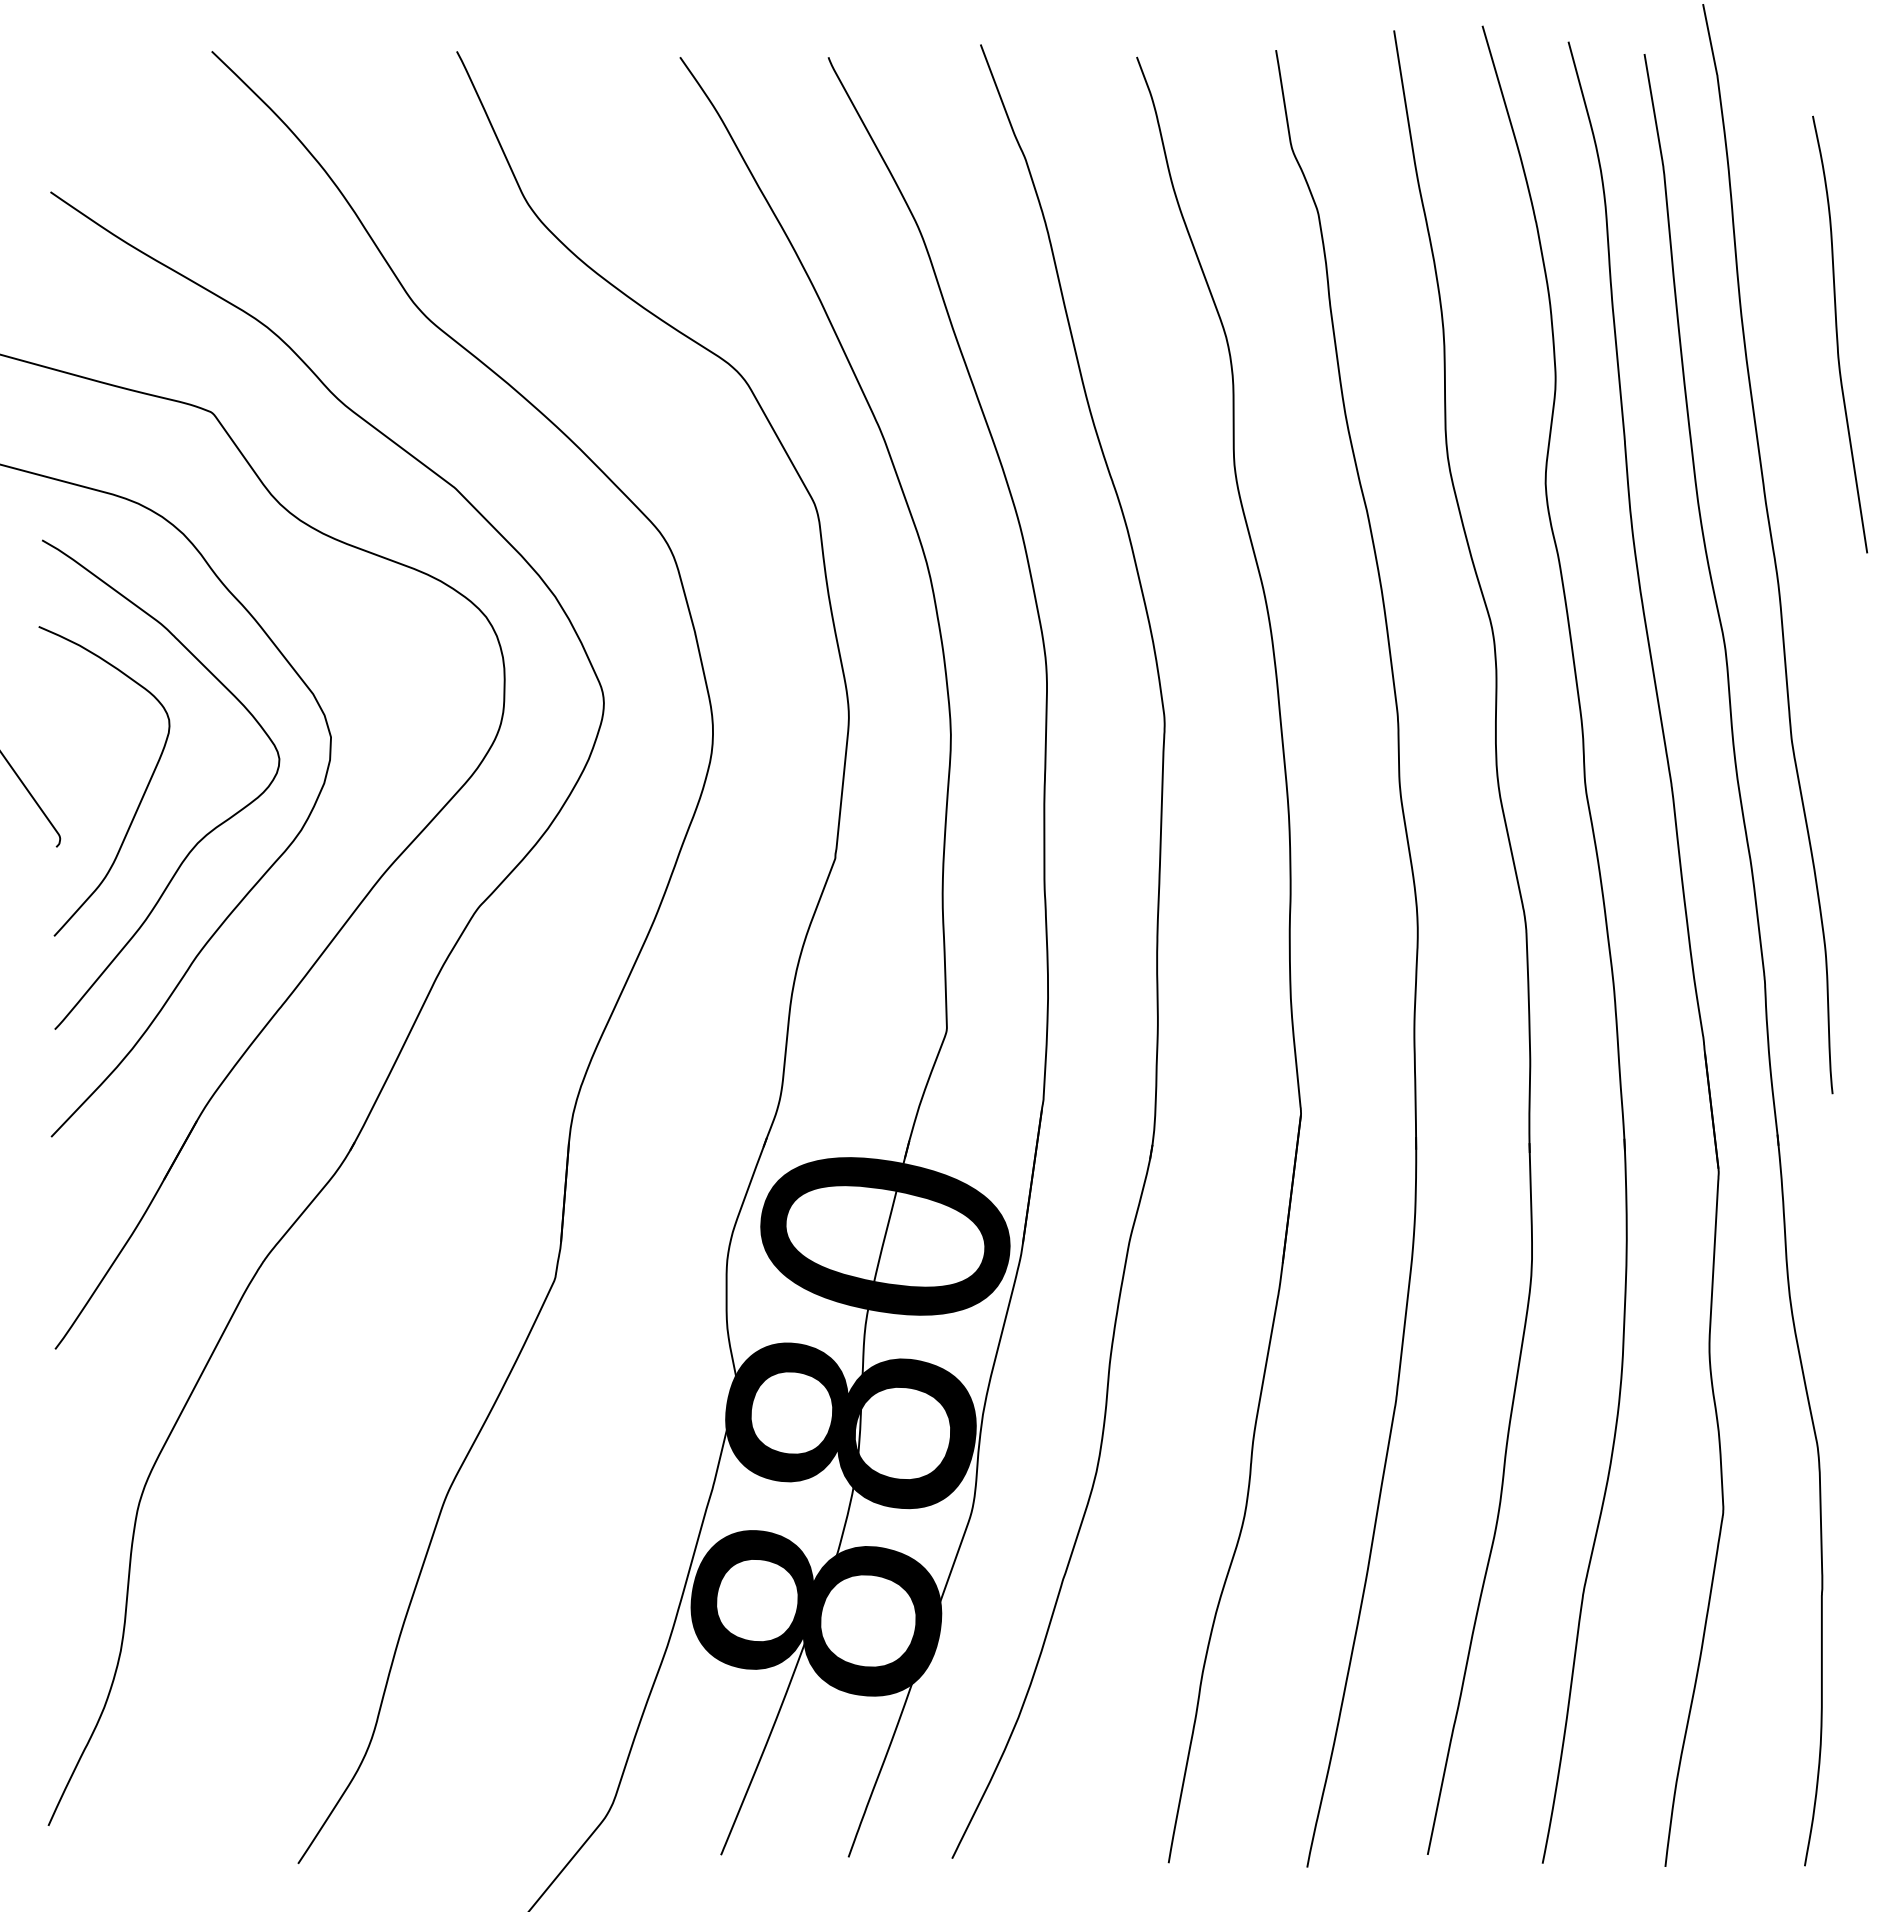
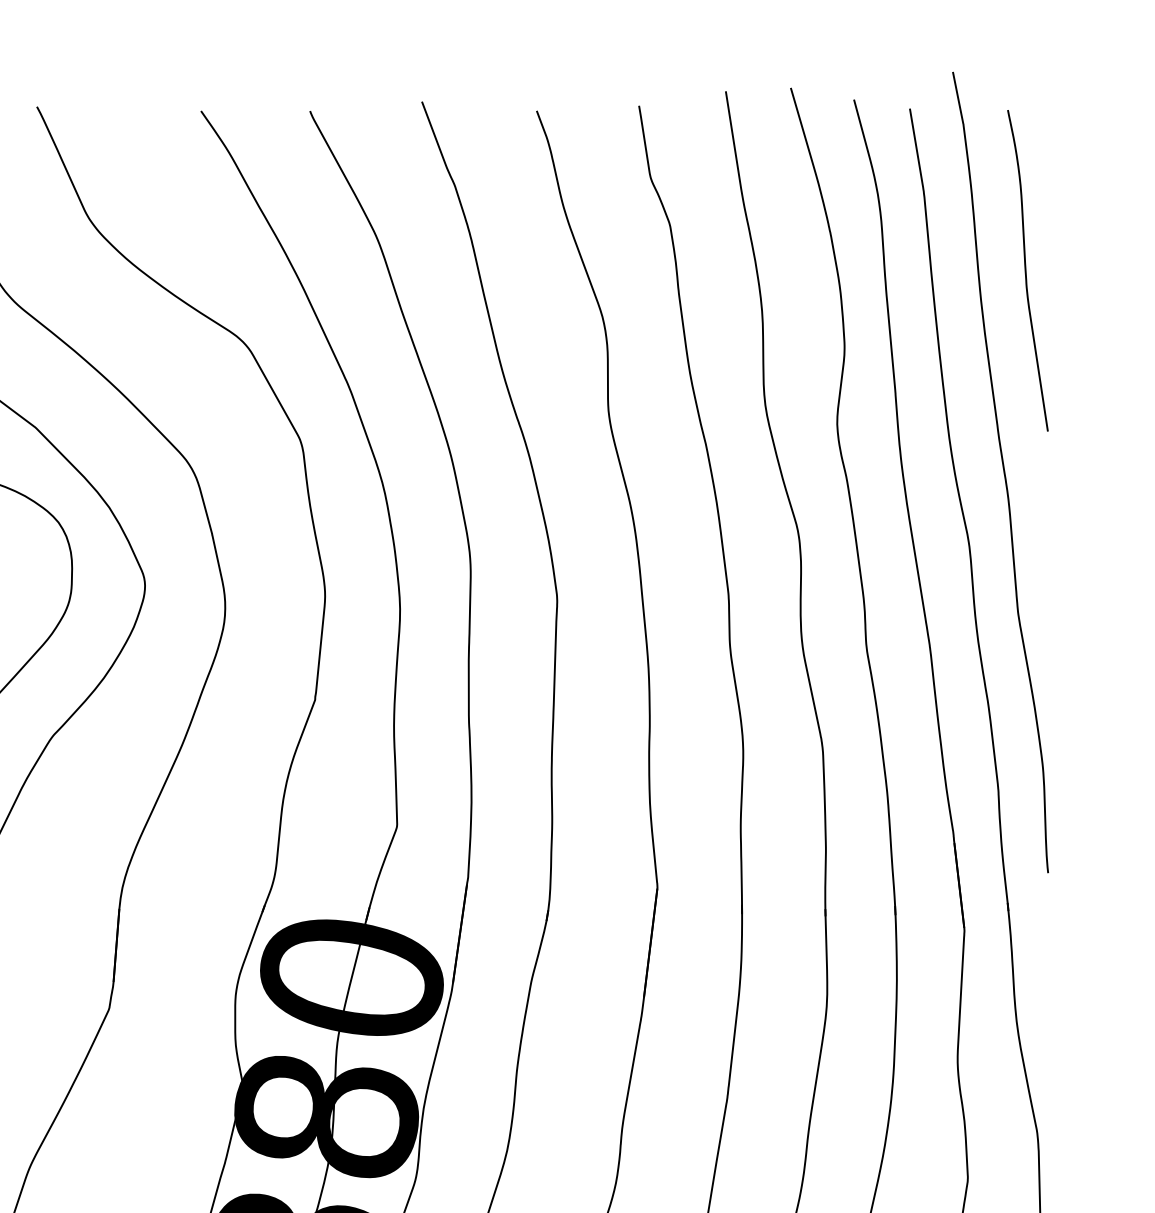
curve: (1837, 334) -> (1026, 270), moved

